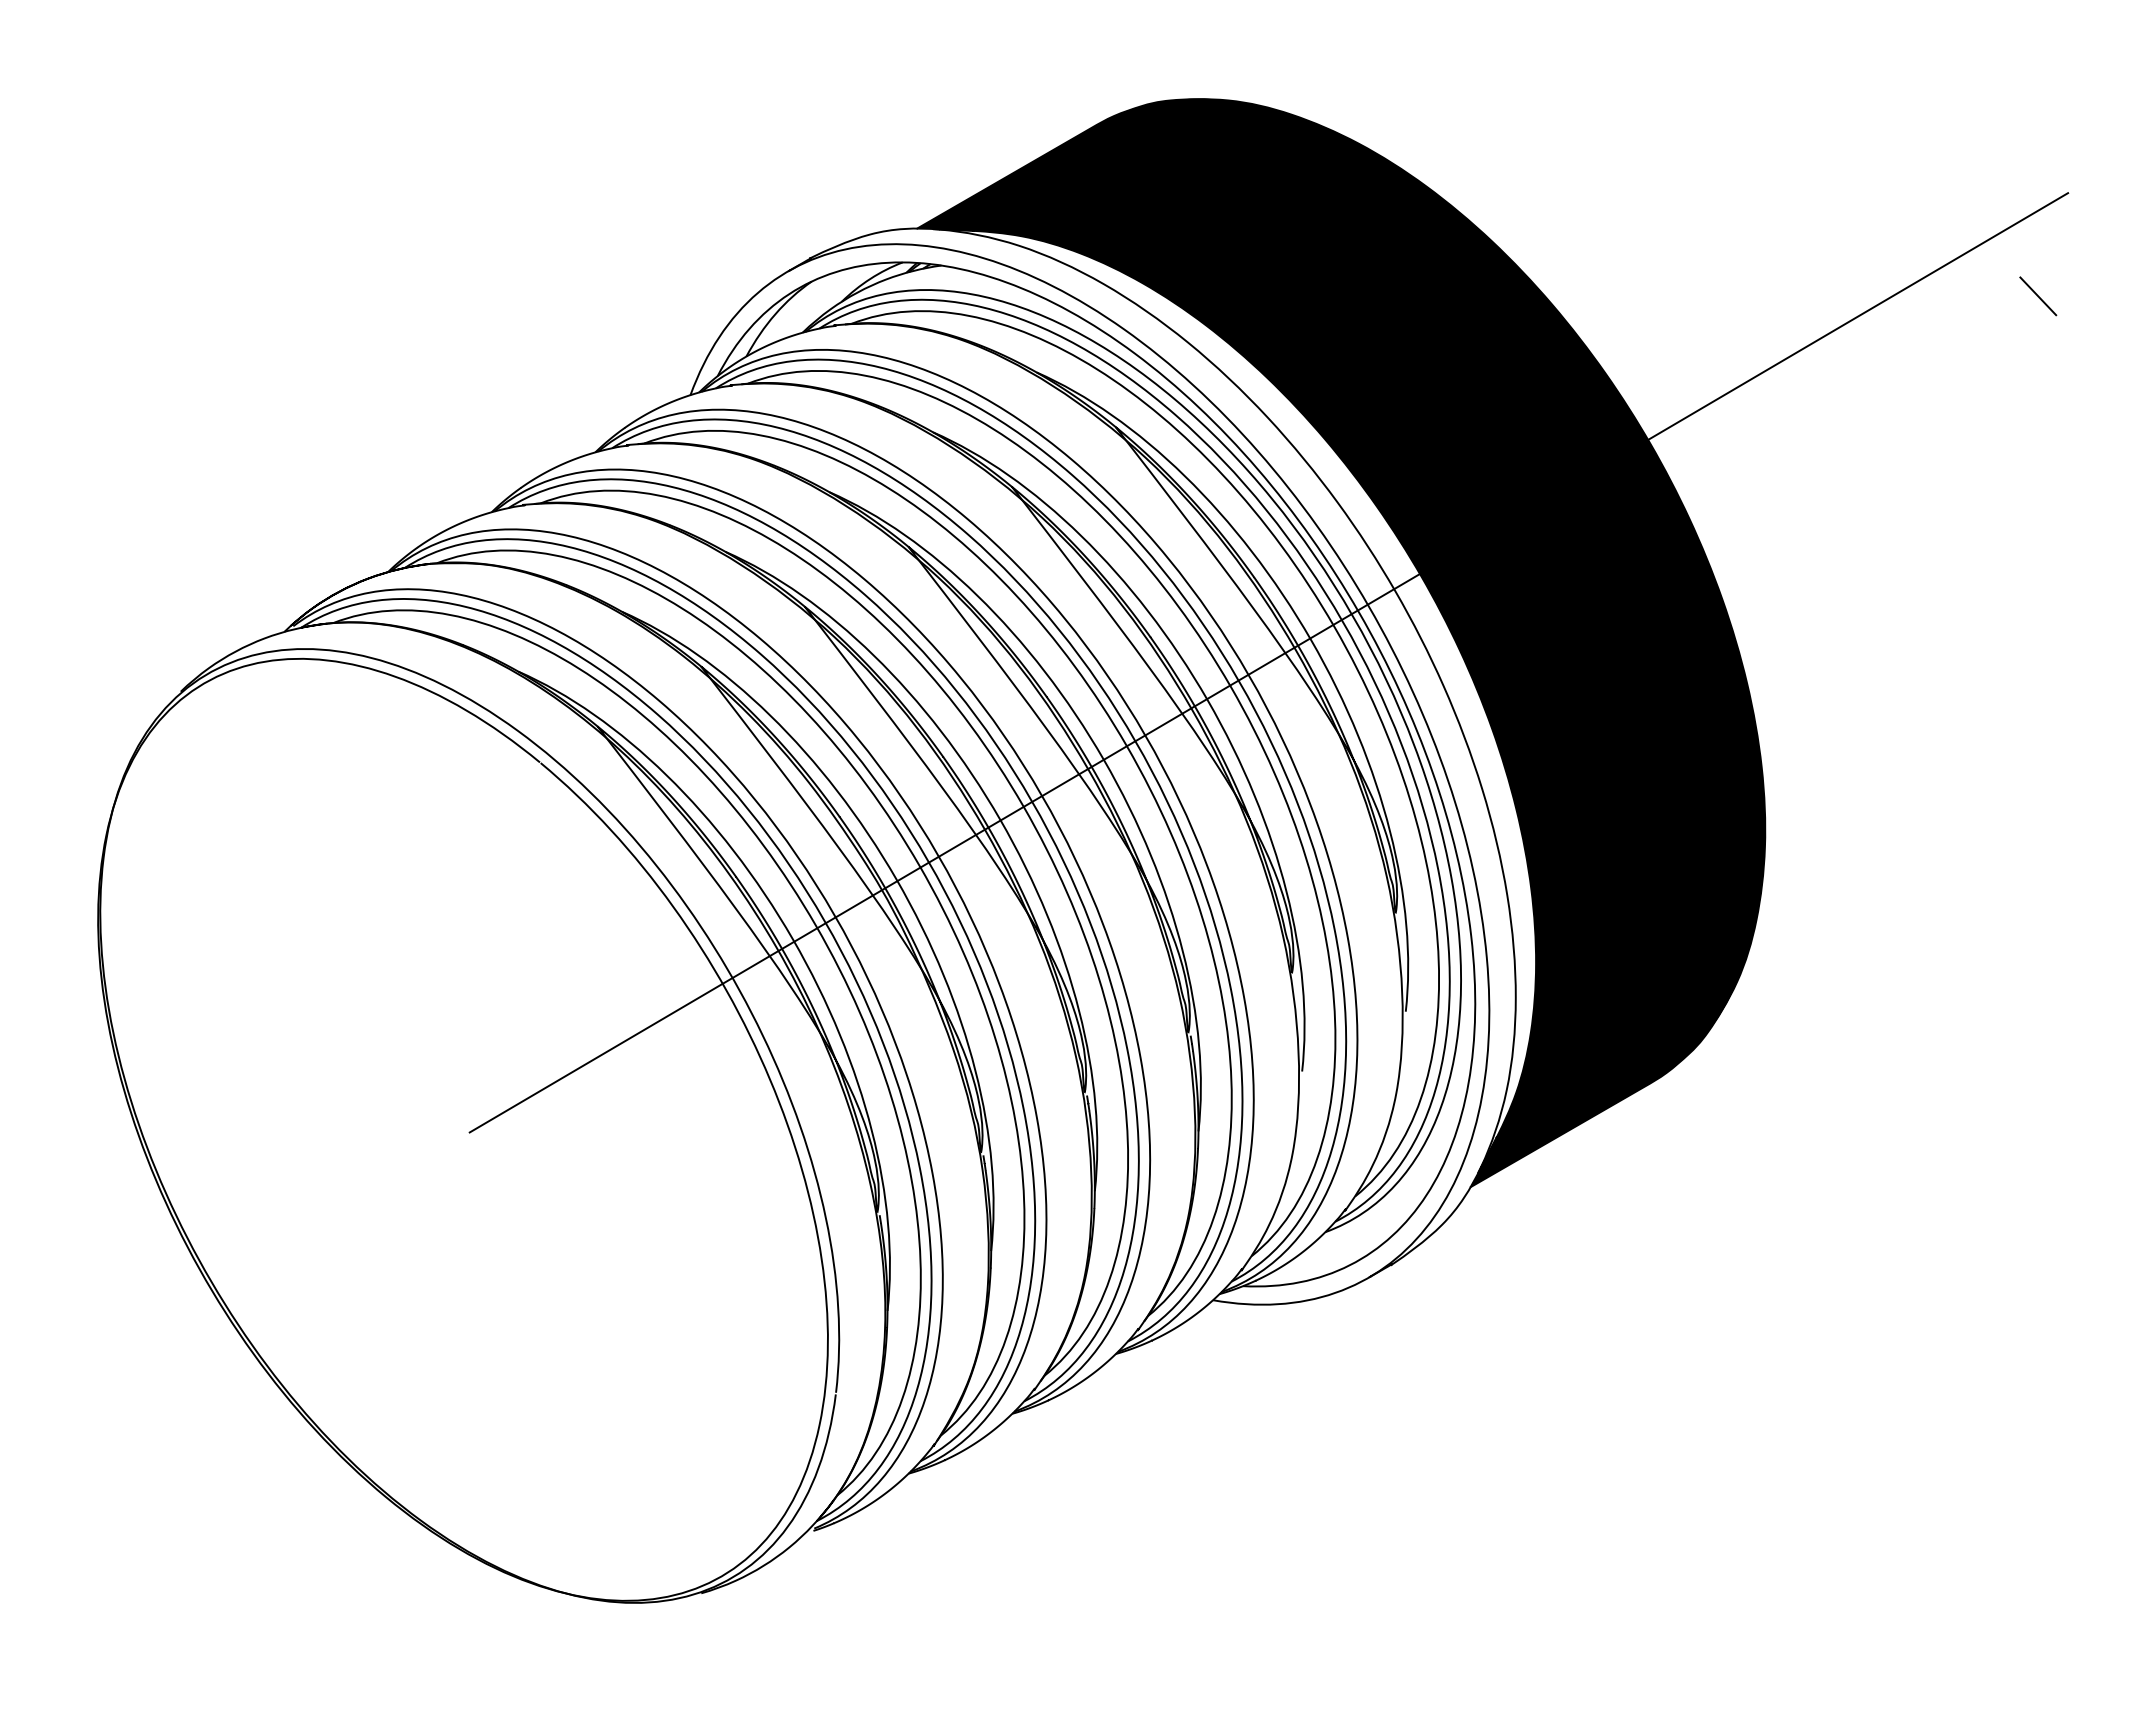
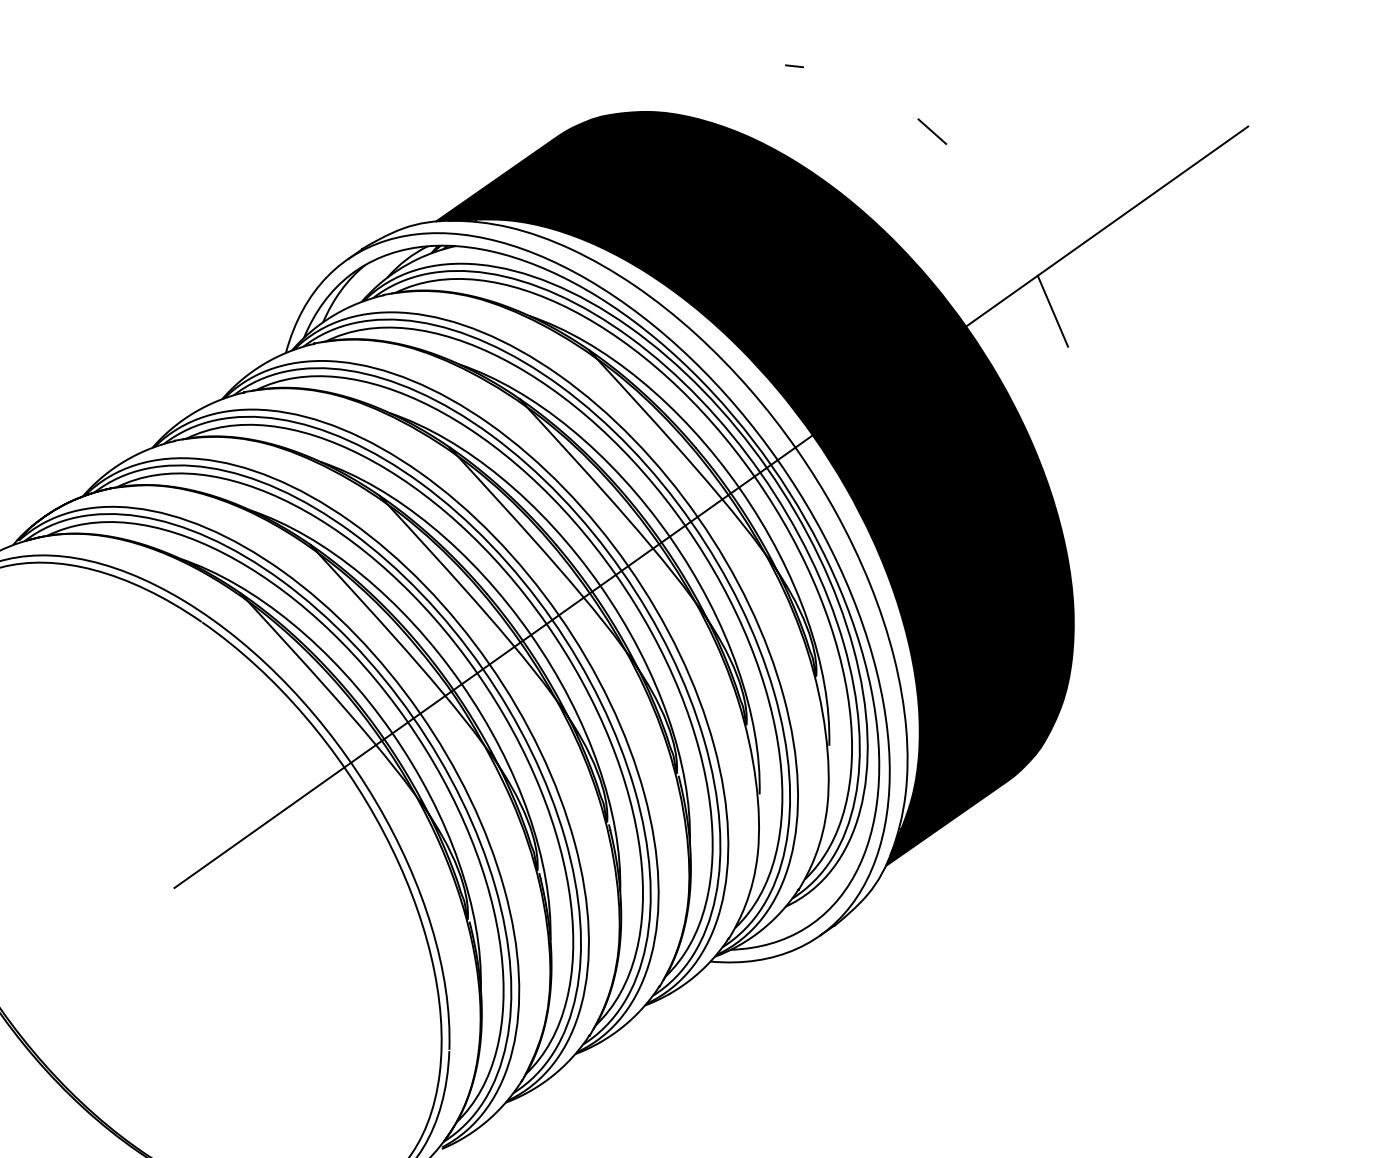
line: (1438, 53) -> (794, 65), added
line: (2038, 296) -> (932, 131), moved
line: (1771, 428) -> (1052, 311), added

